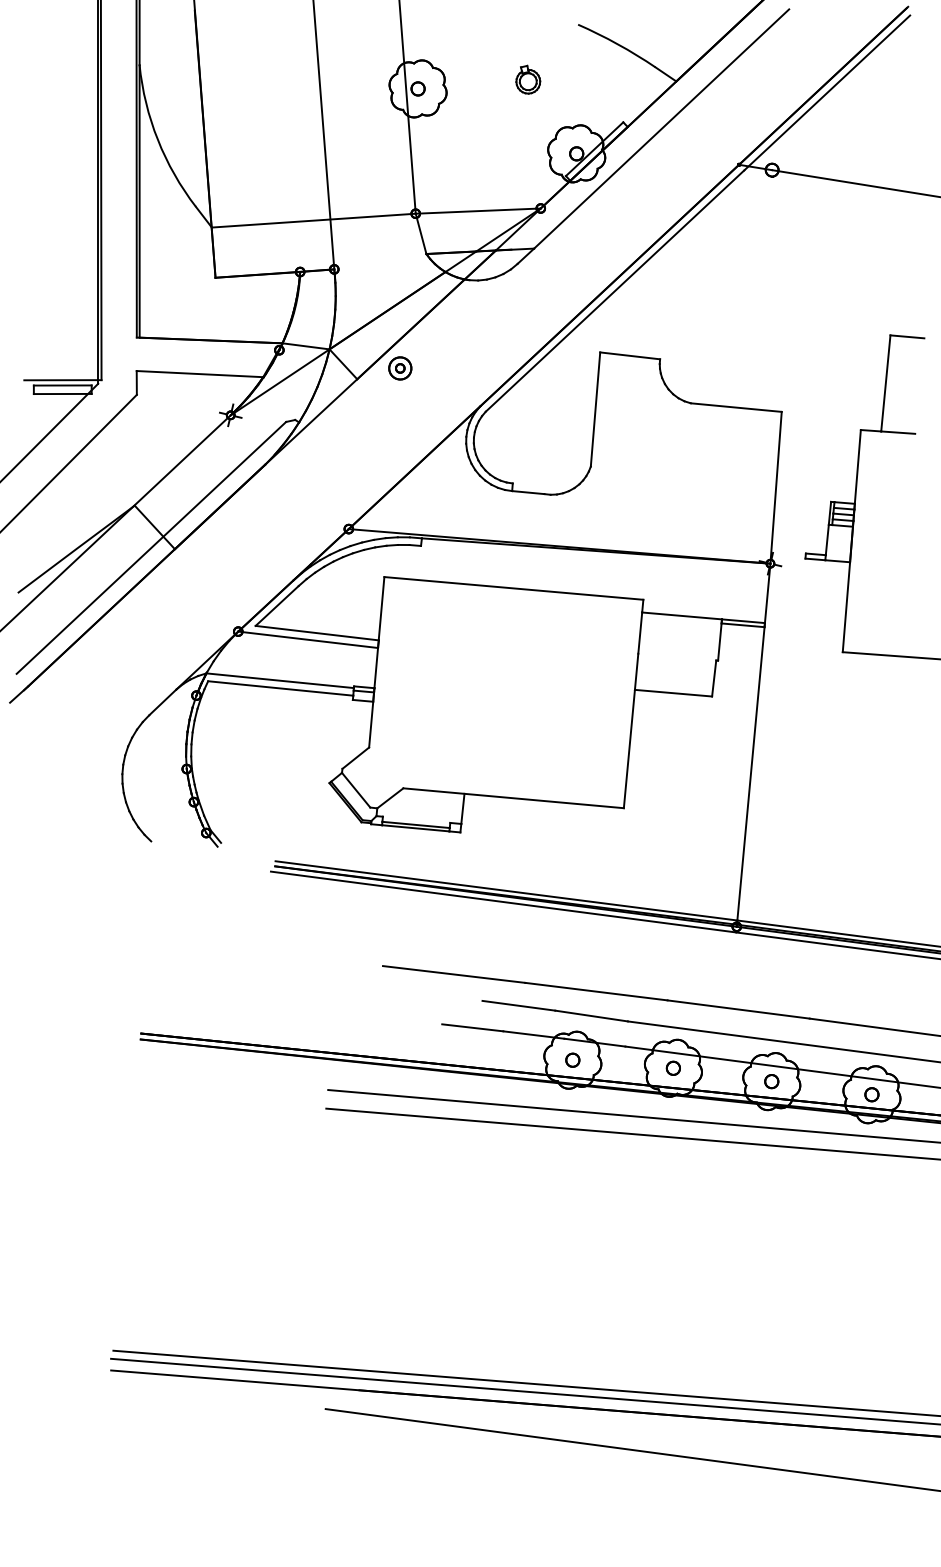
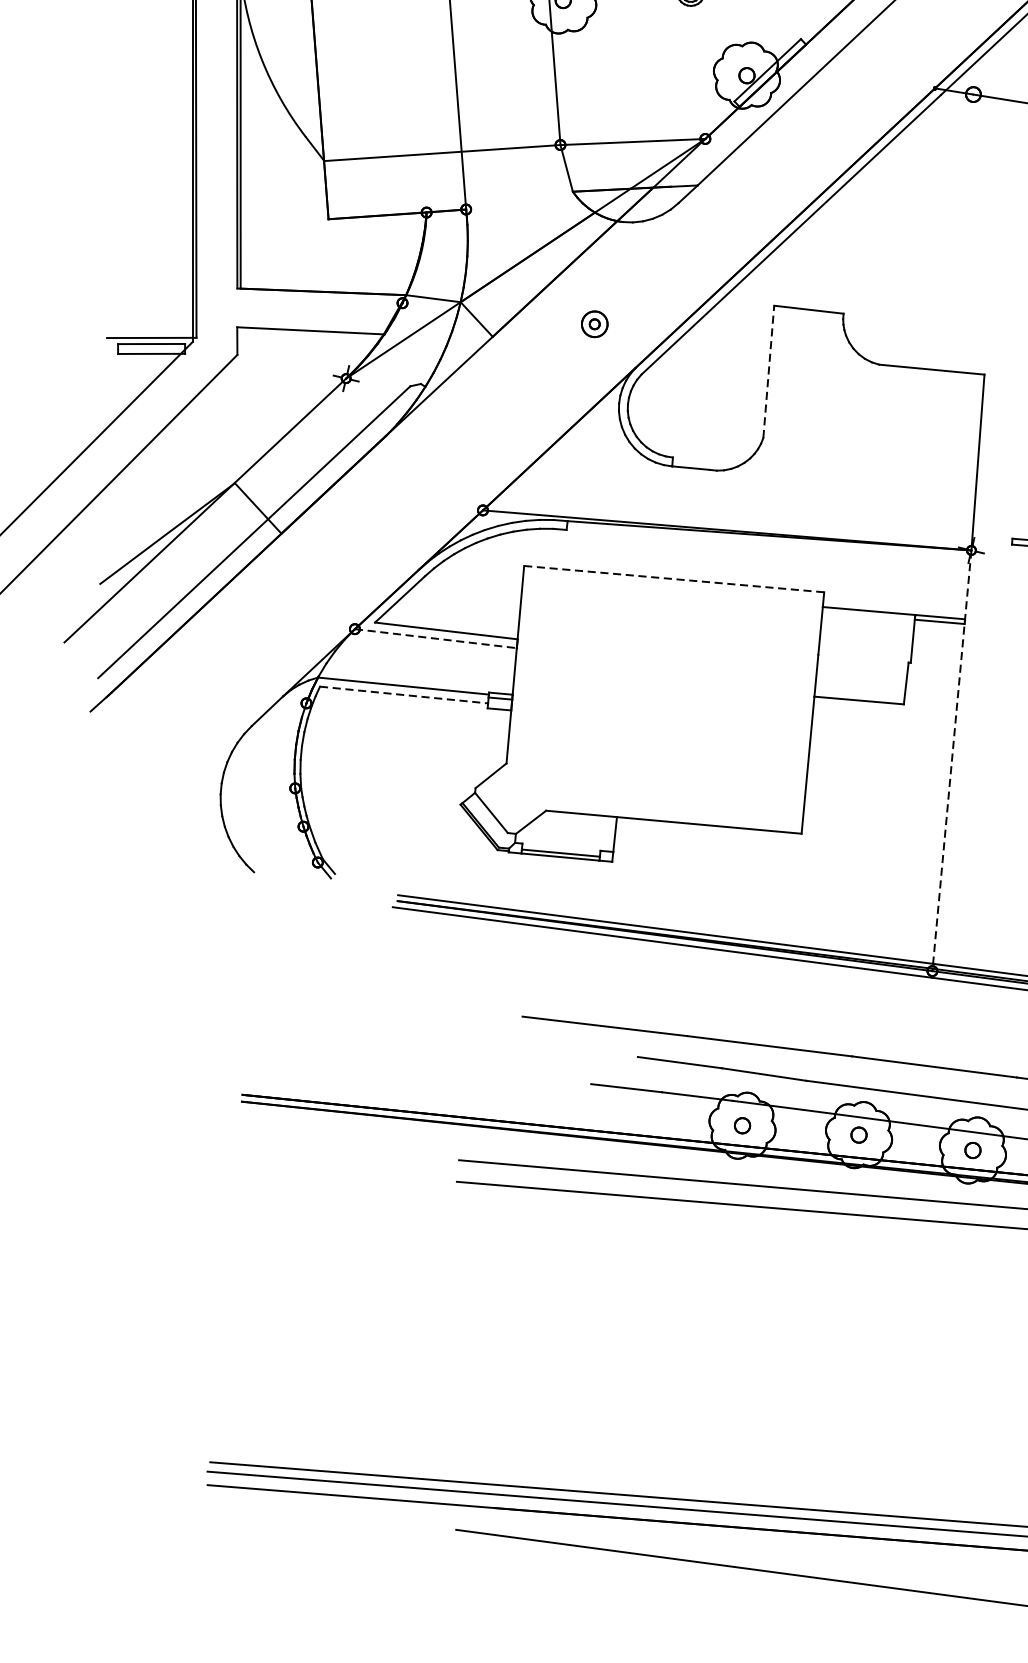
part: (400, 368) -> (594, 324), moved
line: (595, 409) -> (768, 371), solid -> dashed
line: (513, 588) -> (673, 579), solid -> dashed
line: (308, 639) -> (436, 638), solid -> dashed
line: (280, 688) -> (403, 695), solid -> dashed
line: (753, 745) -> (951, 761), solid -> dashed

